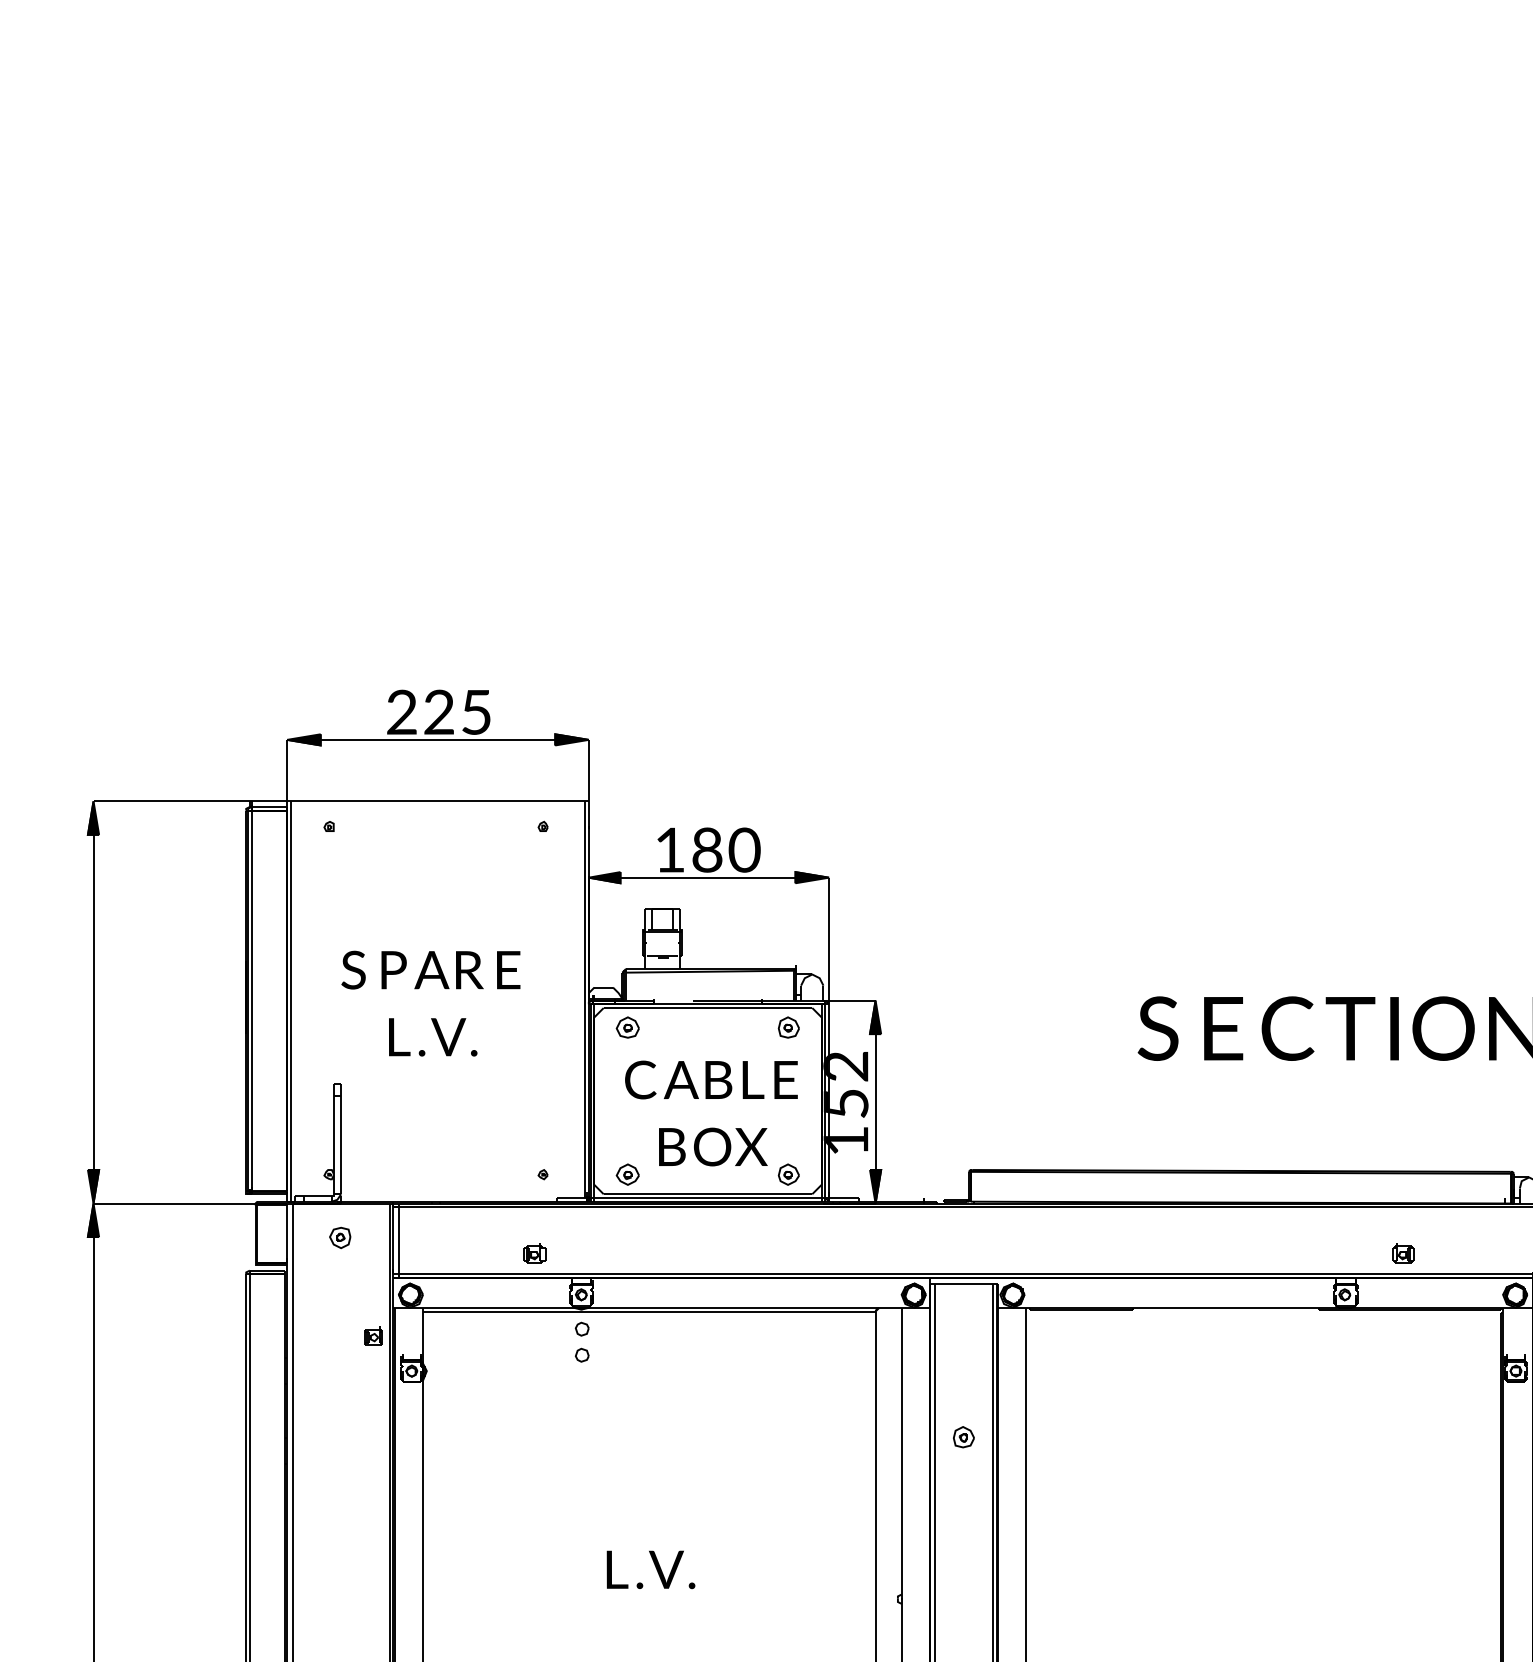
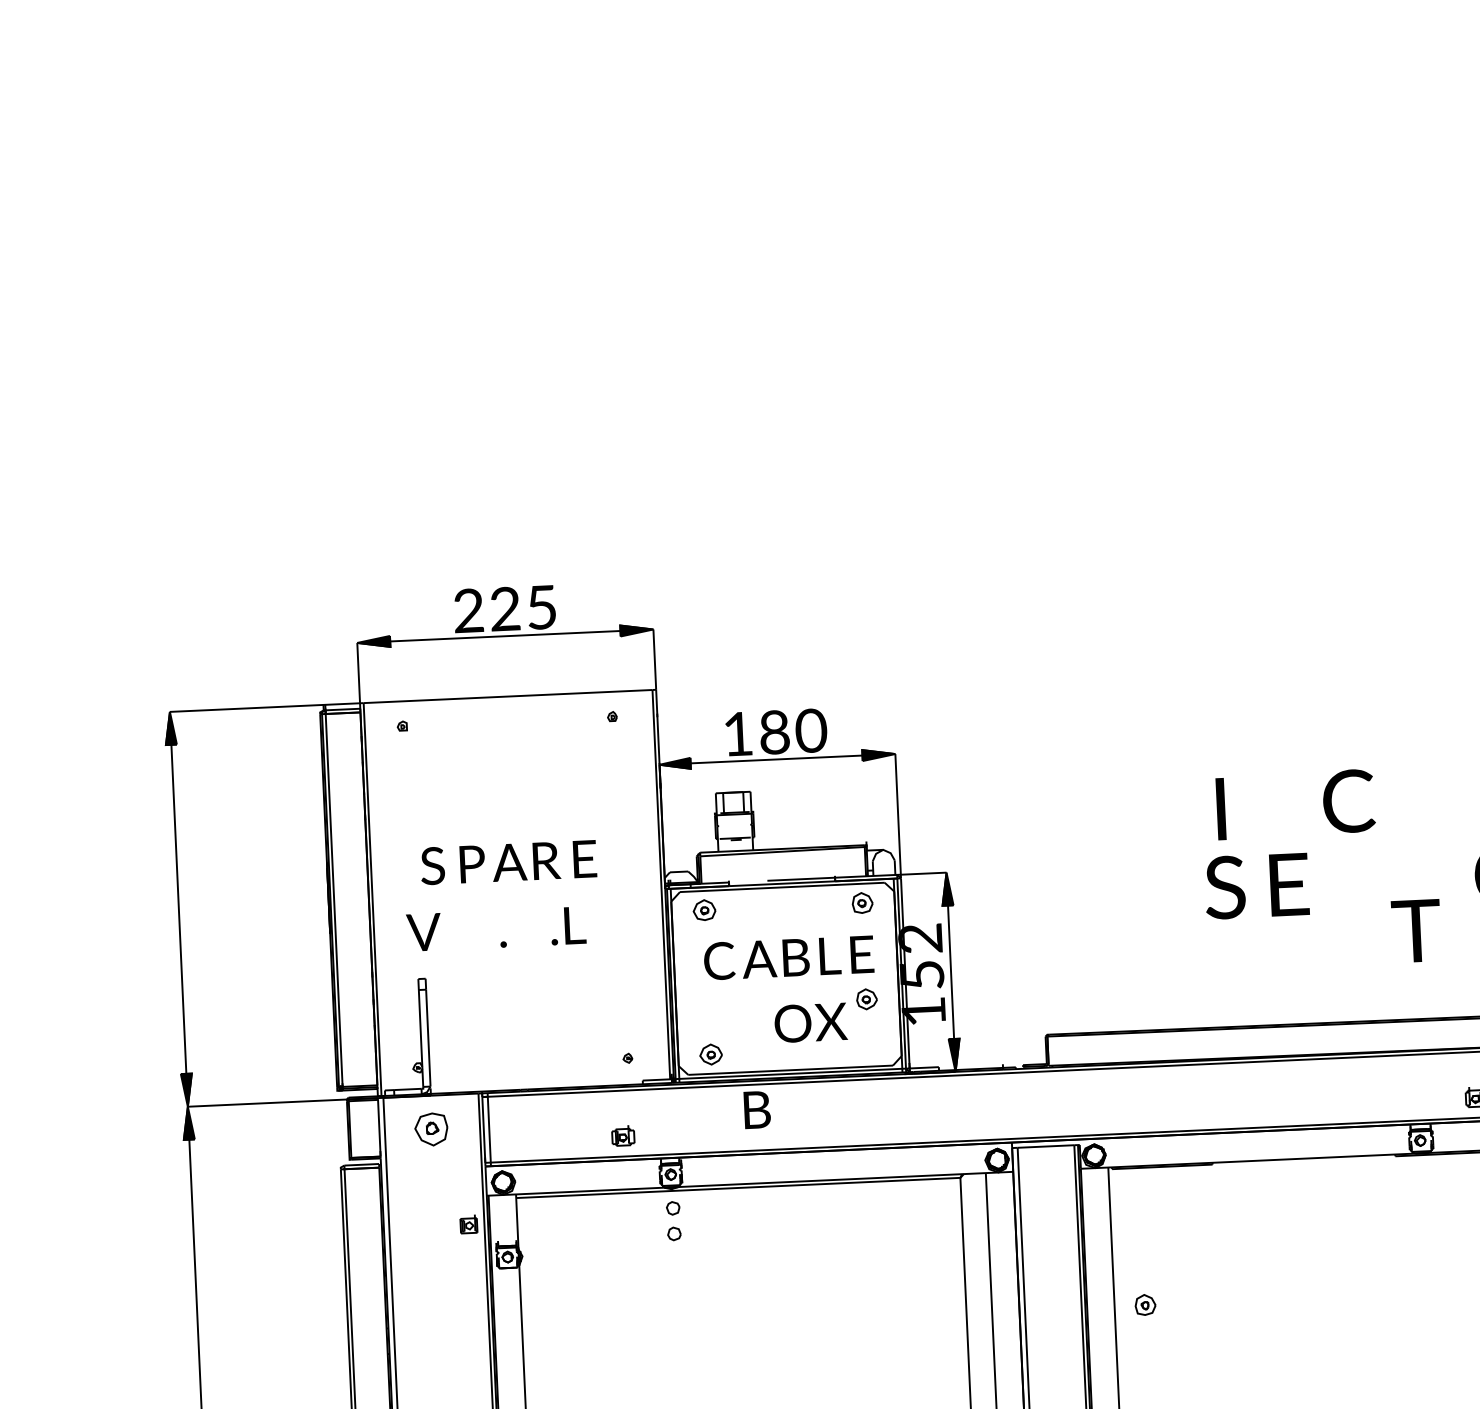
text: (1287, 1028) -> (1348, 801), moved
text: (1350, 1028) -> (1416, 930), moved
text: (1394, 1028) -> (1220, 808), moved
text: (399, 1037) -> (575, 925), moved
text: (448, 1037) -> (423, 932), moved
text: (672, 1146) -> (757, 1109), moved
part: (788, 1174) -> (866, 999), moved
part: (340, 1237) -> (431, 1129), size x1.6
part: (963, 1437) -> (1145, 1305), moved

